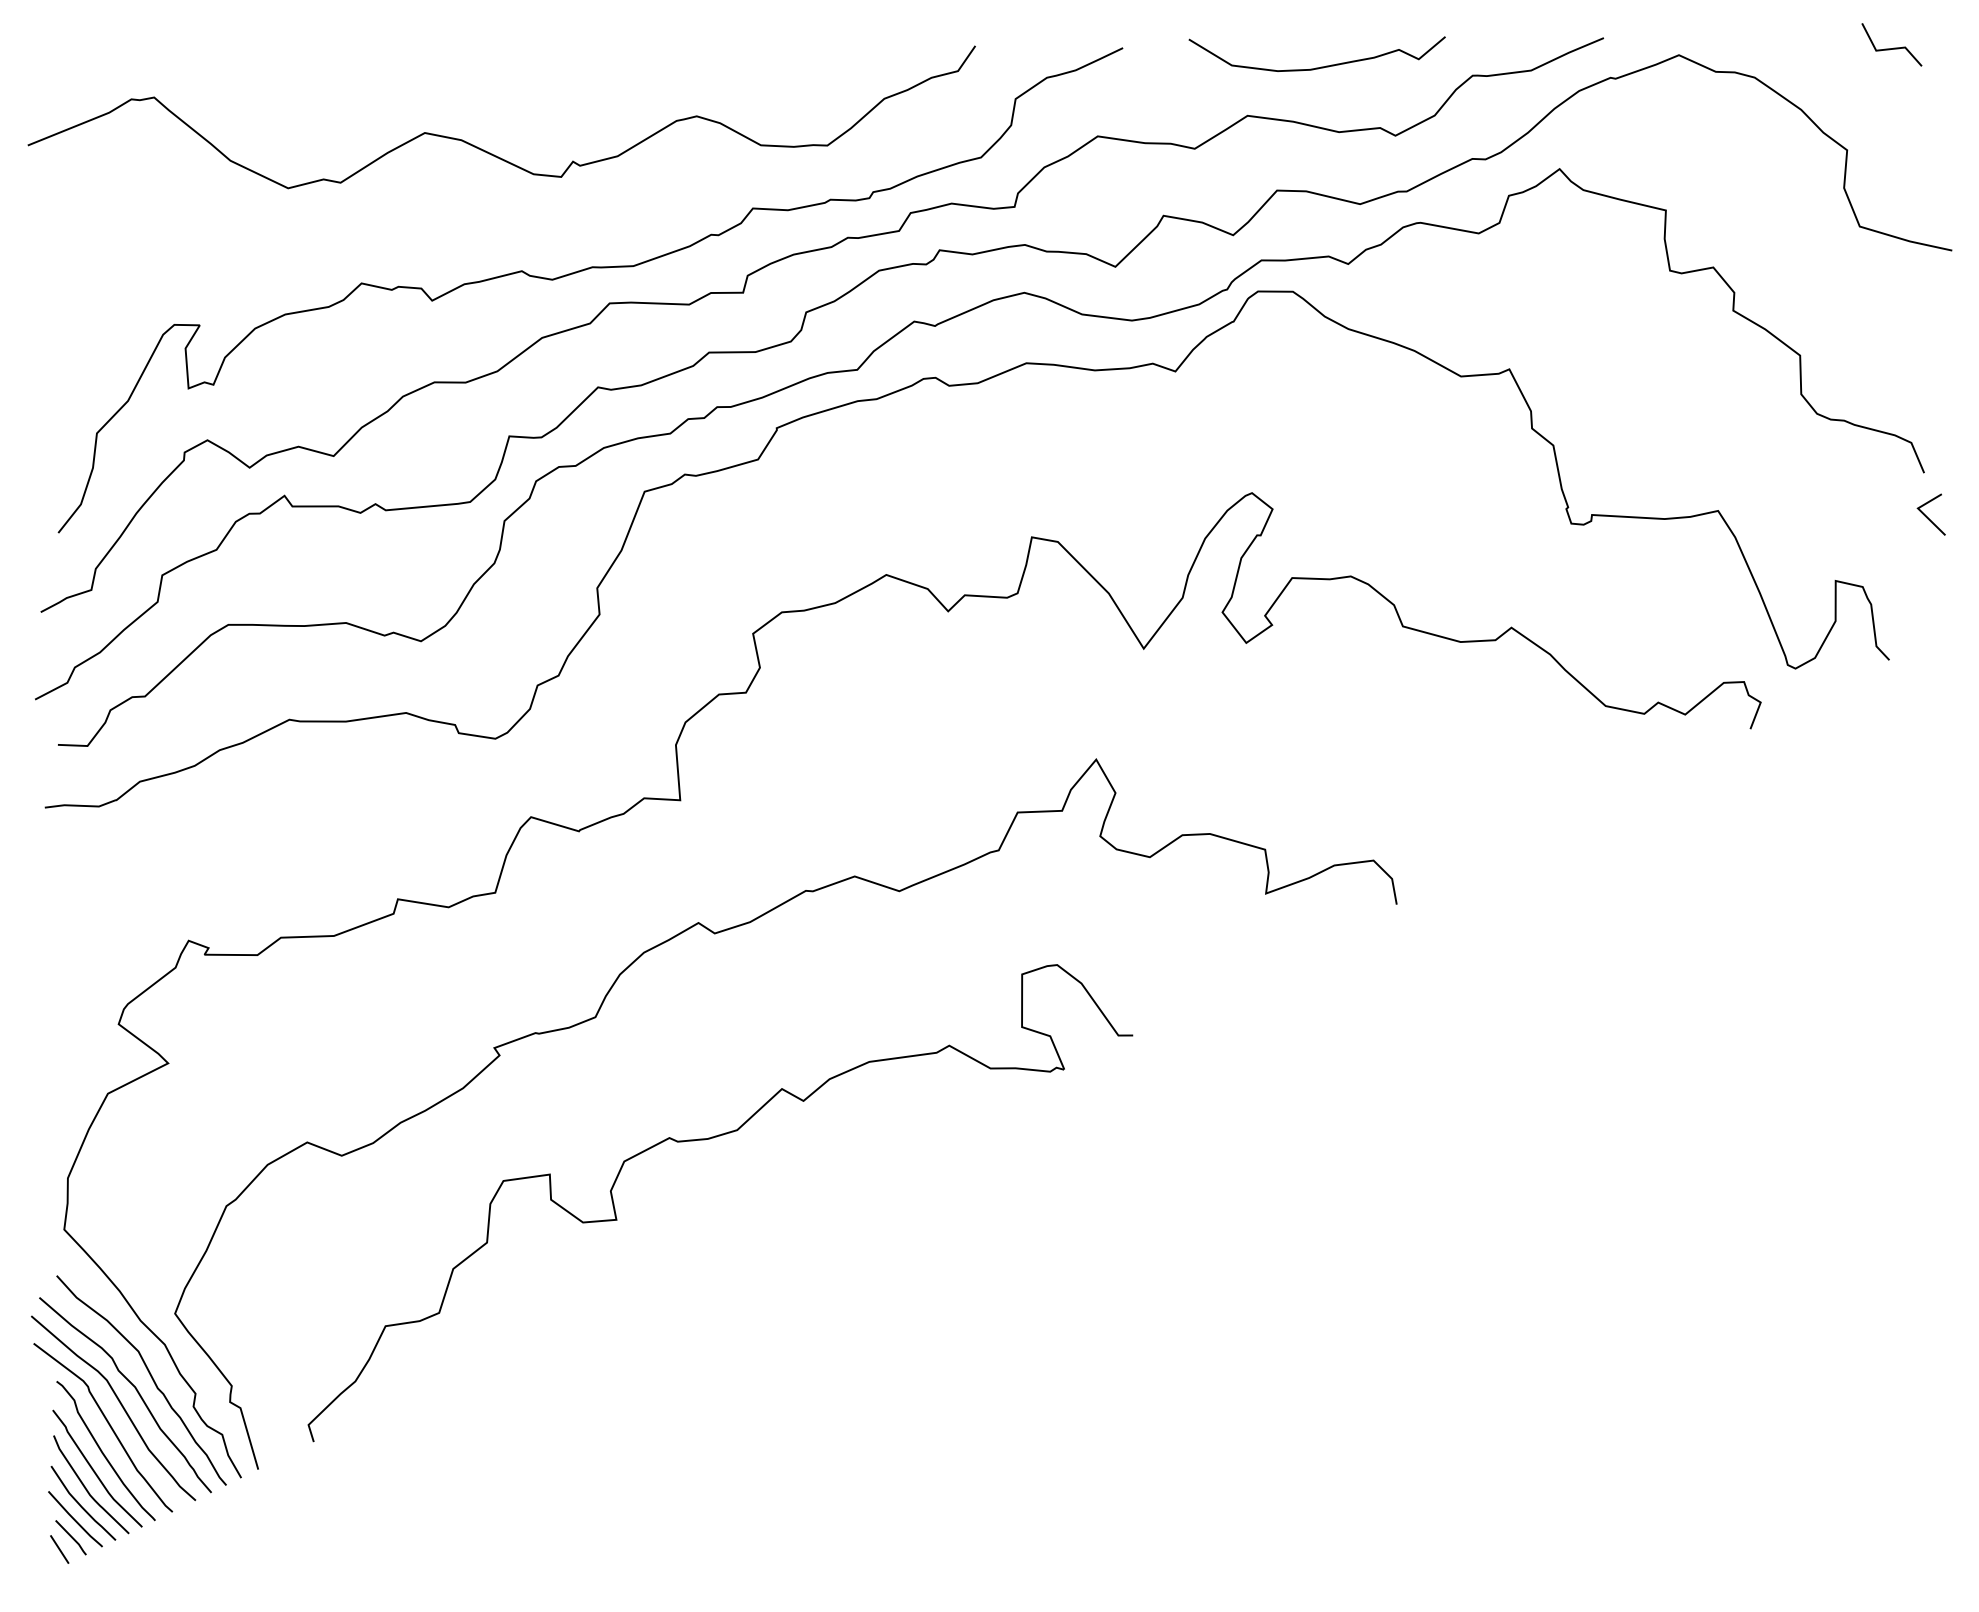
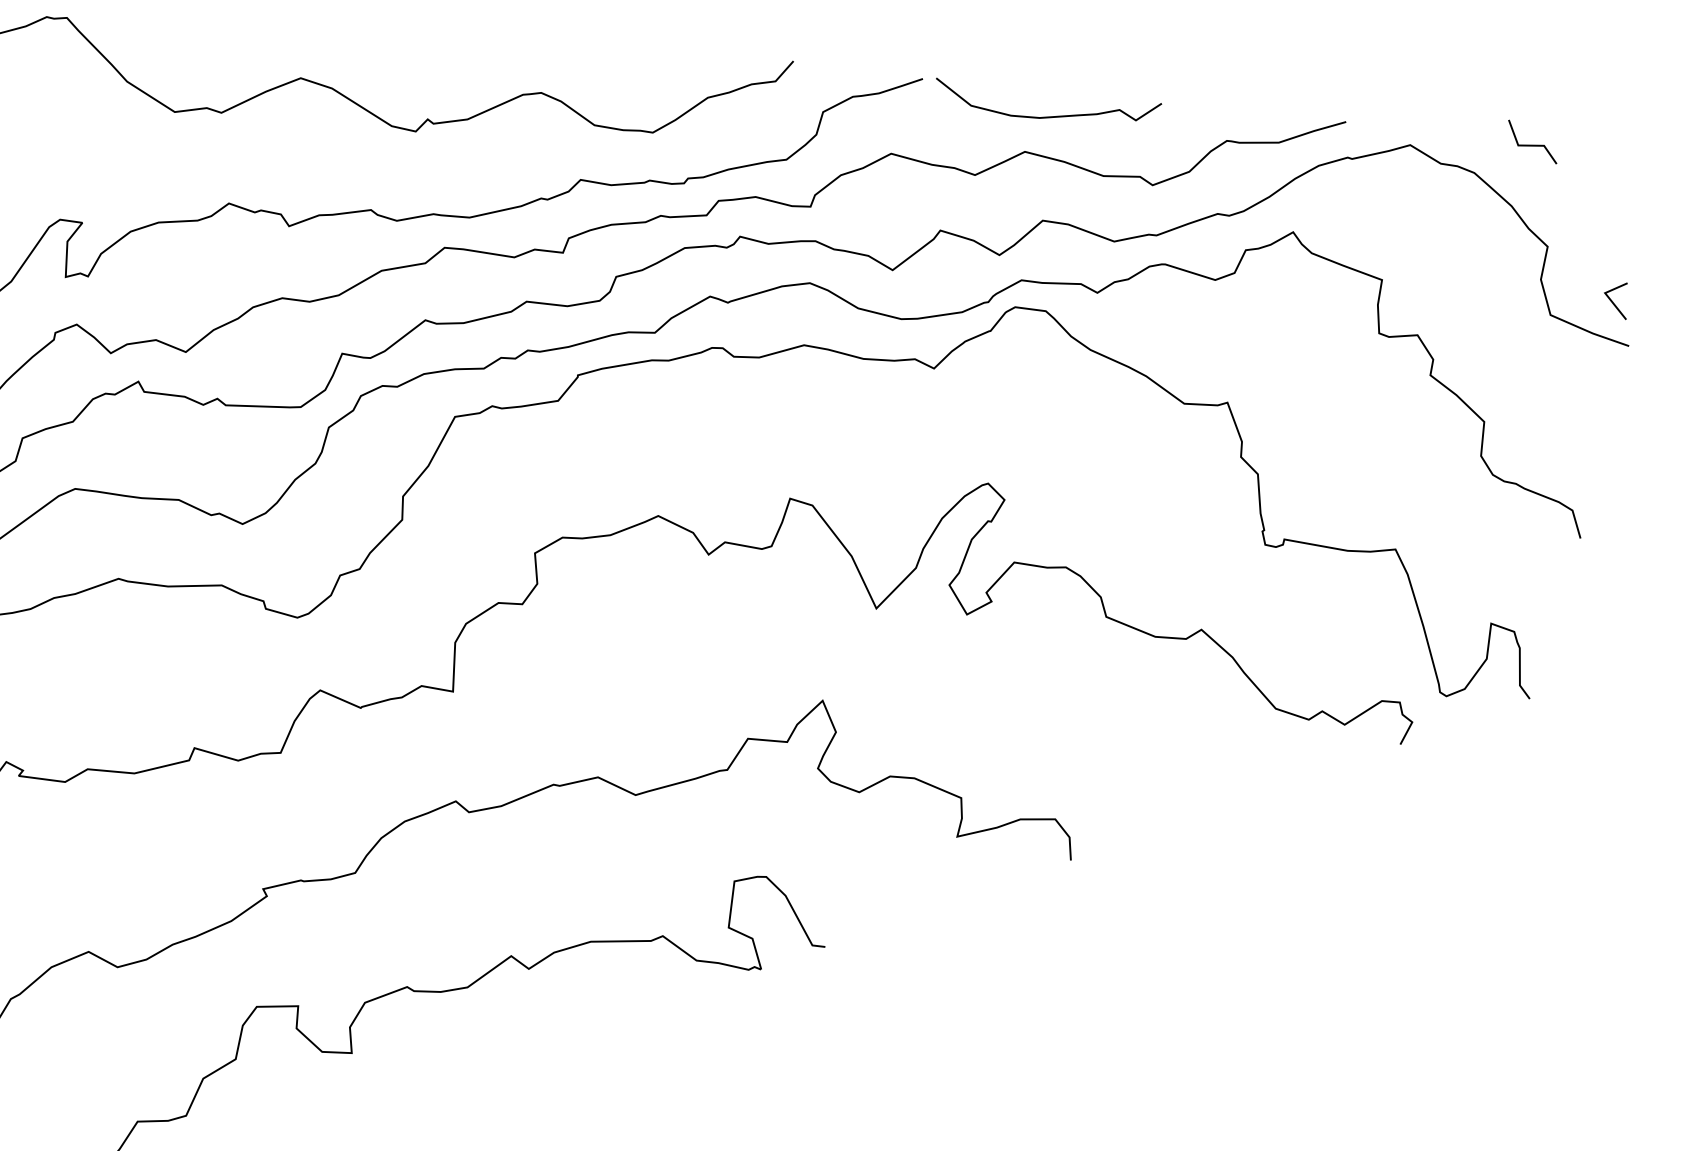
line: (1893, 47) -> (1533, 144), moved
curve: (1321, 66) -> (1049, 116), moved
line: (1927, 516) -> (1612, 301), moved

